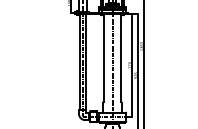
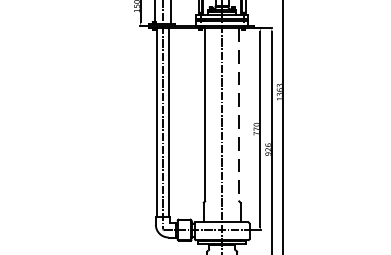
line: (121, 58) -> (239, 115), solid -> dashed

